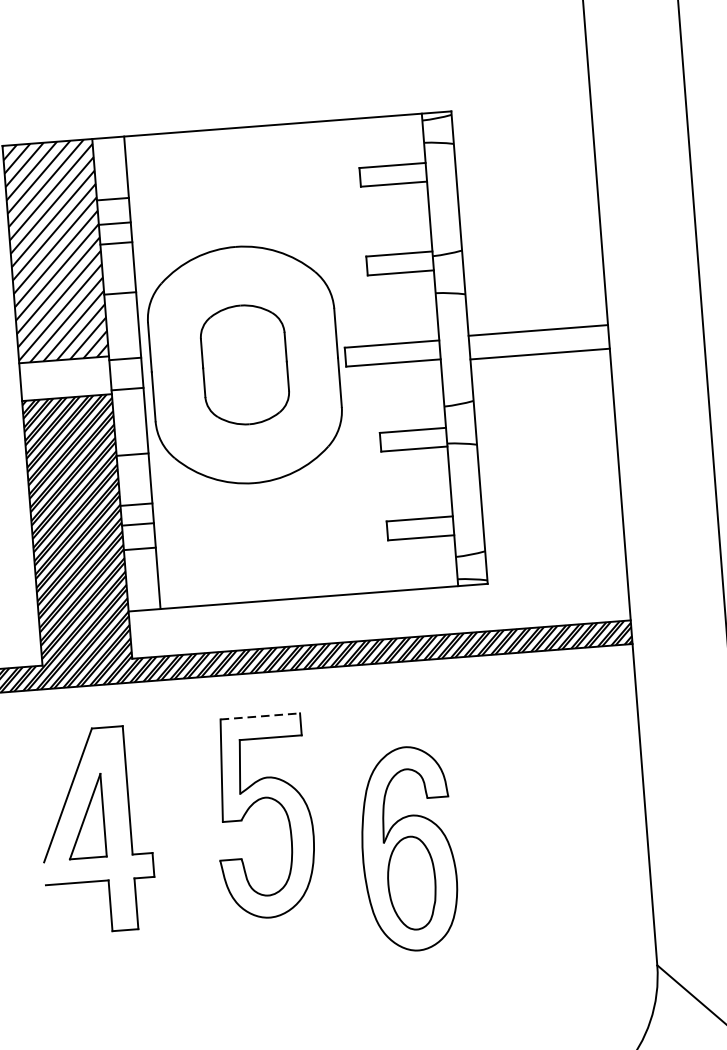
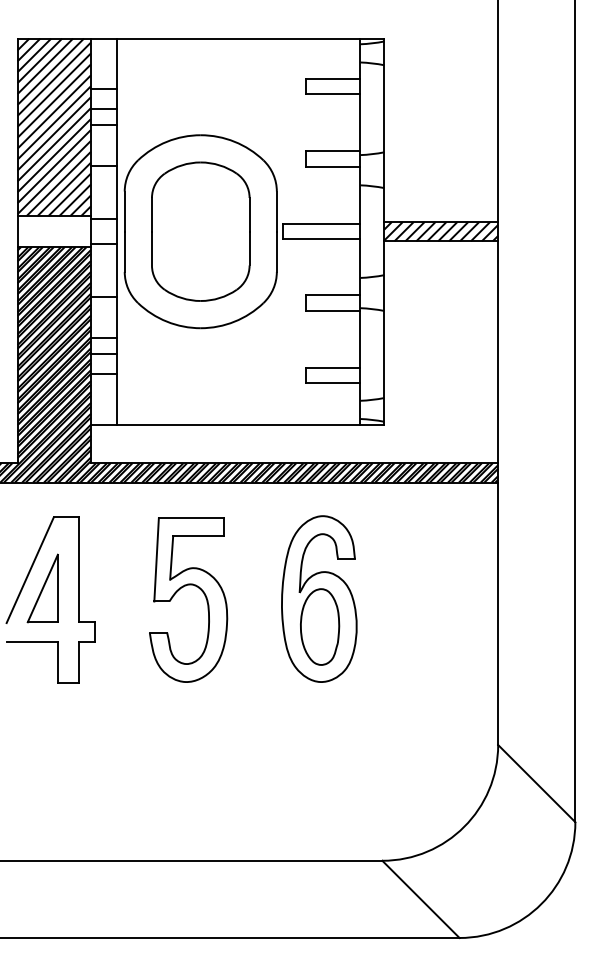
hatch: (539, 342) -> (441, 231), added
part: (244, 364) -> (200, 231), size x1.43
line: (260, 716) -> (191, 518), dashed -> solid
part: (408, 848) -> (319, 598), moved

